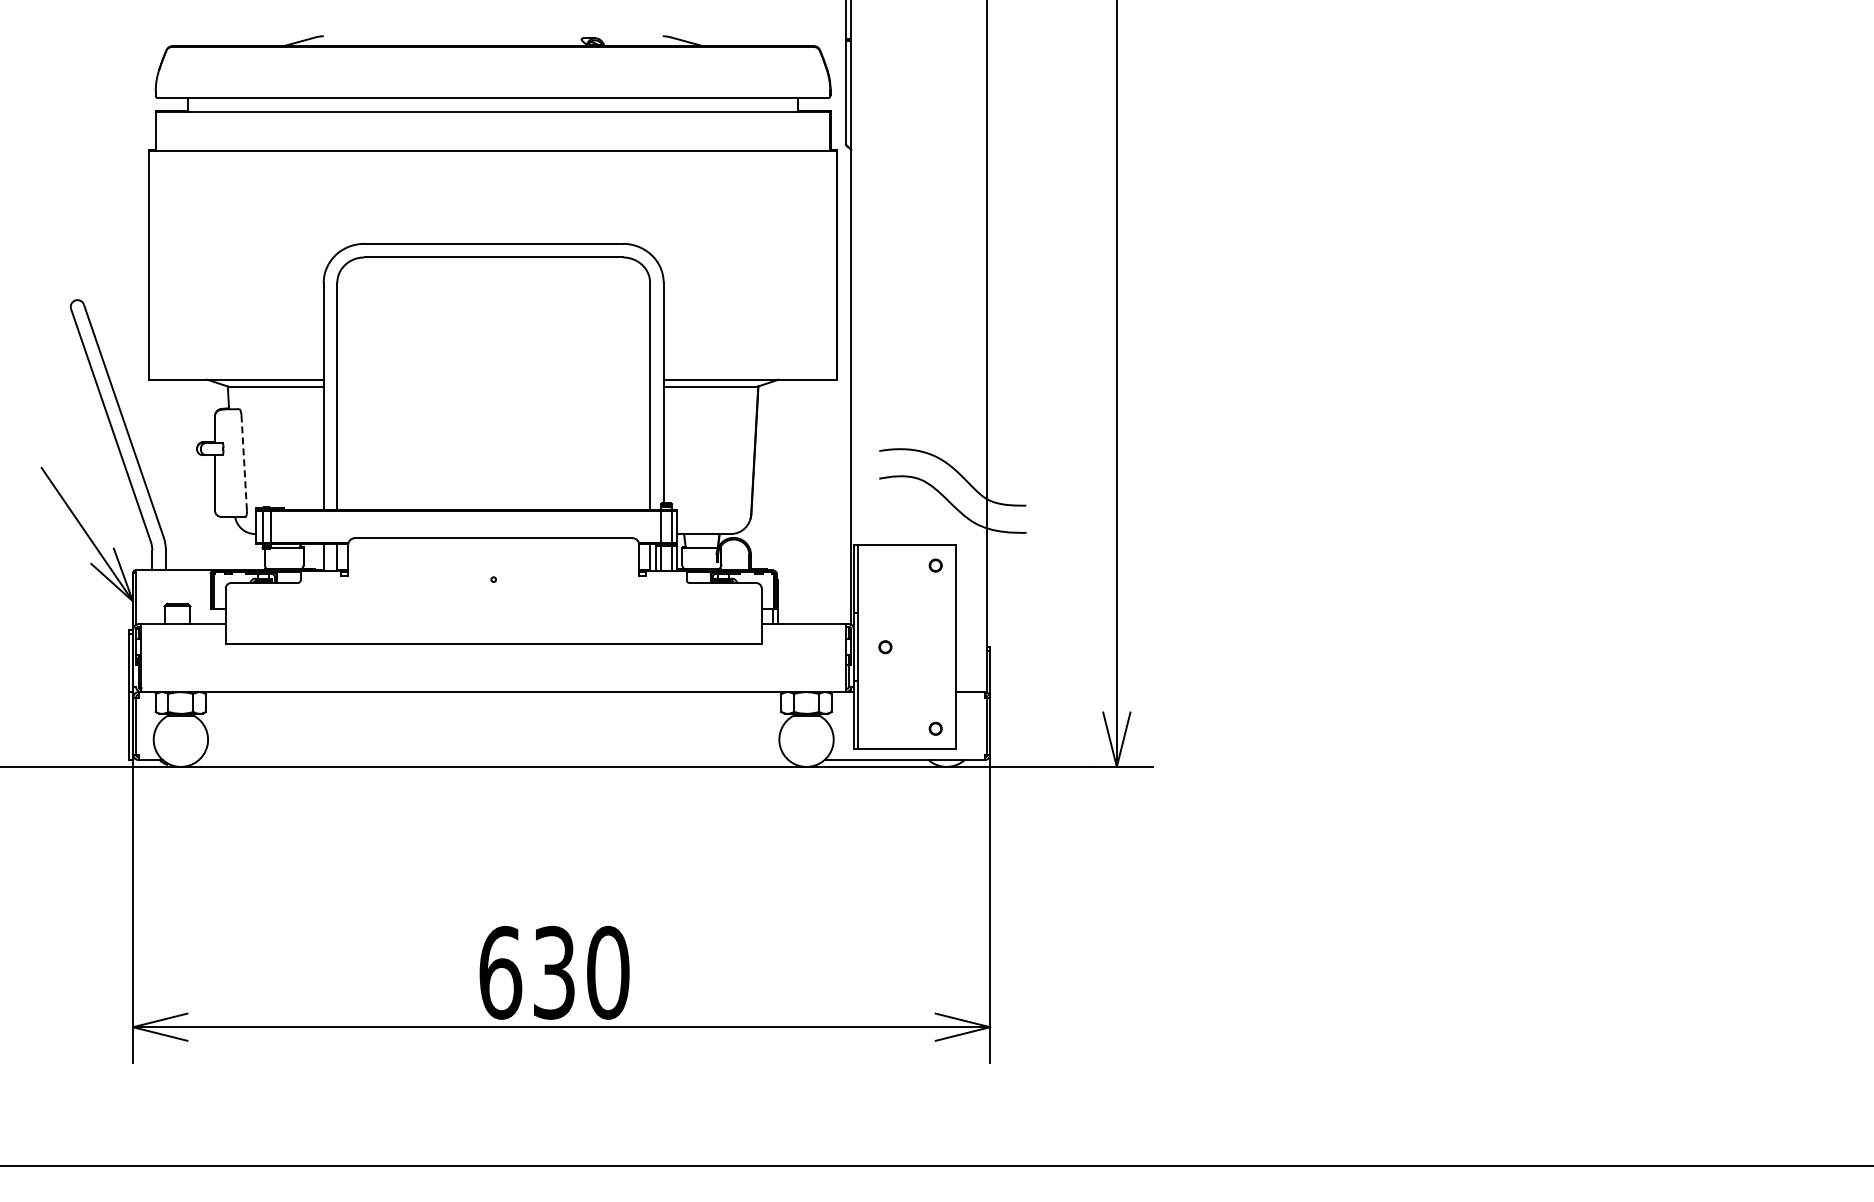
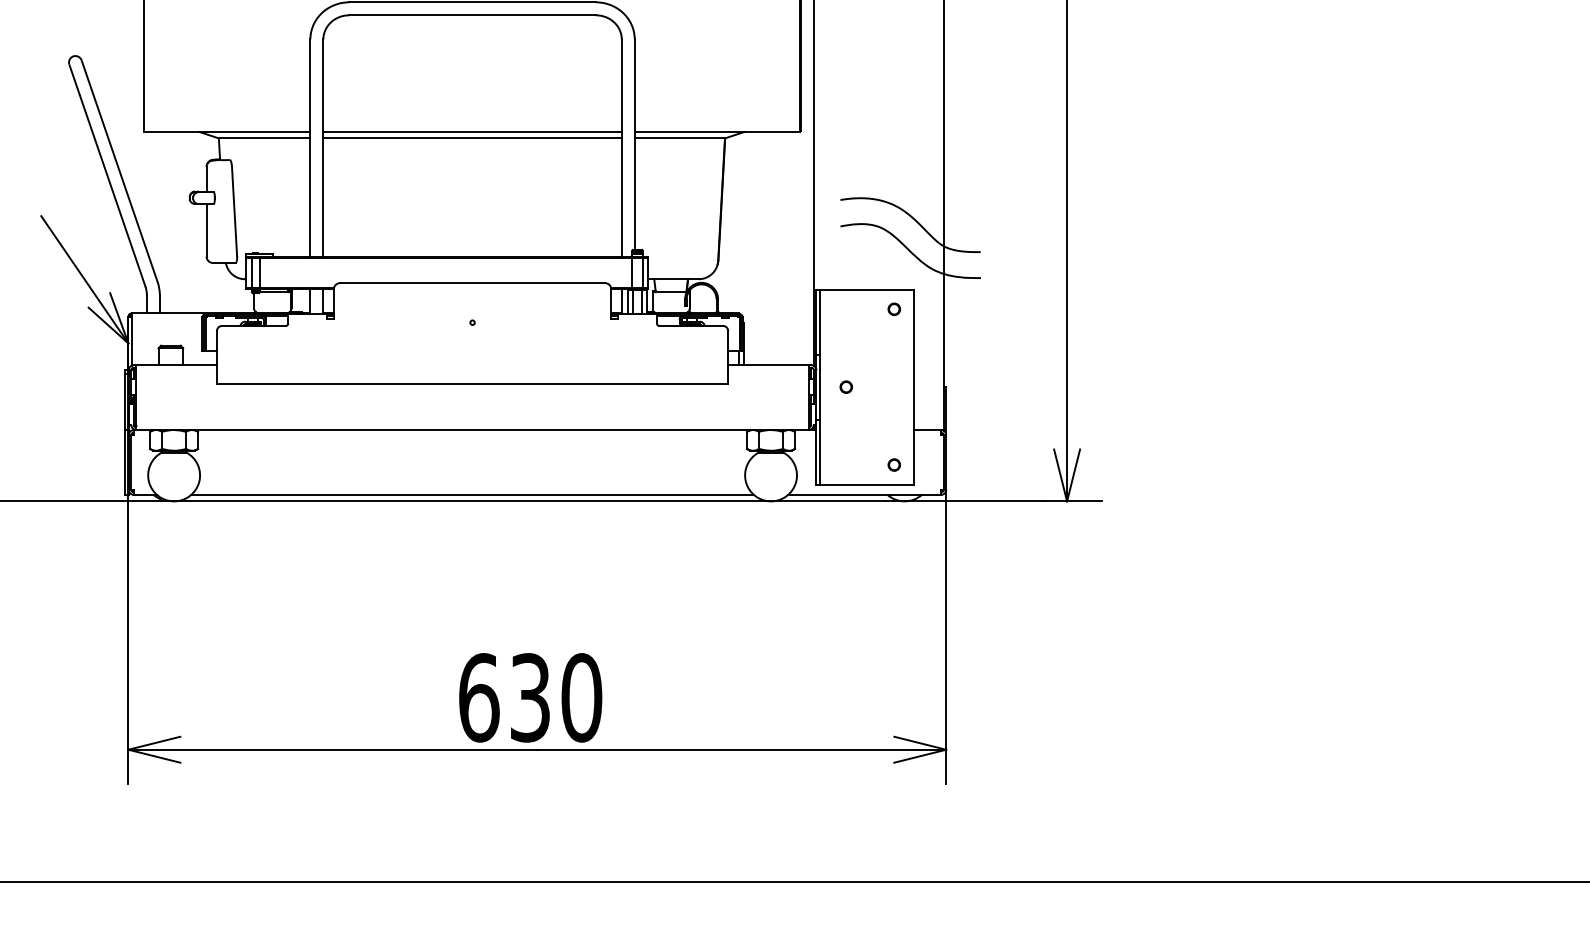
line: (493, 379) -> (472, 131), added
line: (493, 386) -> (472, 138), added
line: (244, 462) -> (234, 210), dashed -> solid
line: (493, 760) -> (472, 495), added

